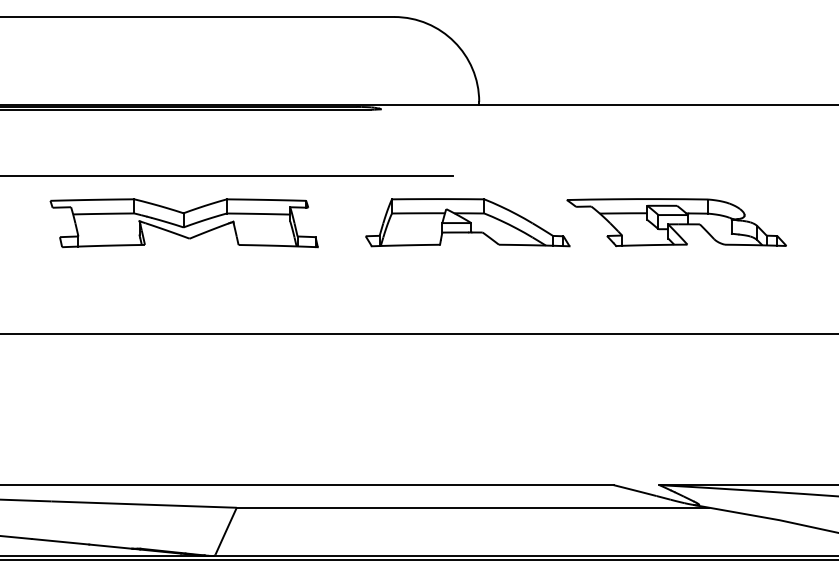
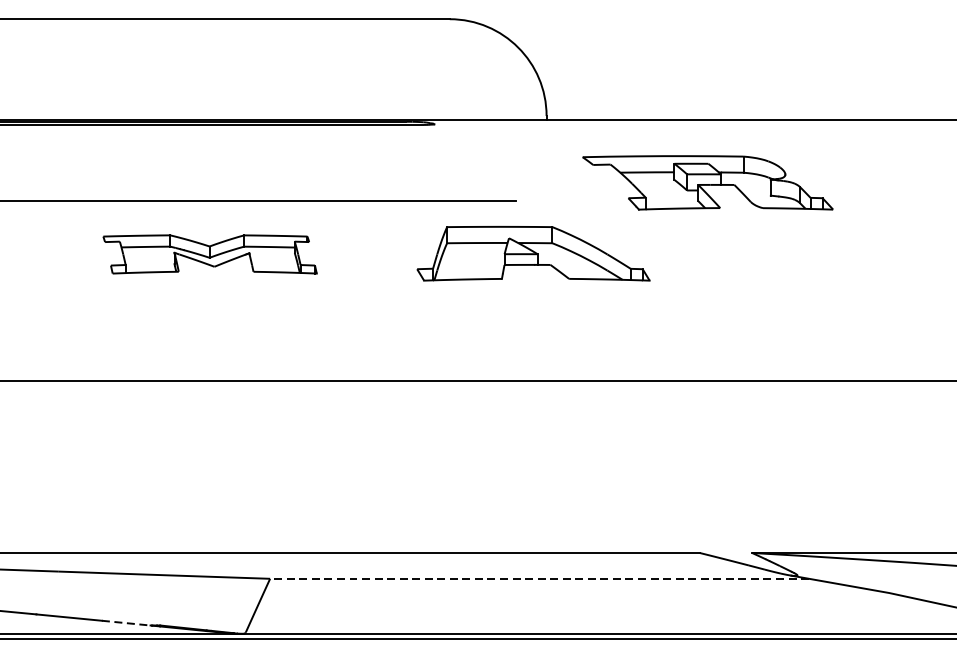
part: (676, 222) -> (707, 182), moved
part: (183, 223) -> (209, 254), size x0.7
line: (472, 507) -> (538, 578), solid -> dashed
line: (111, 546) -> (127, 622), solid -> dashed

